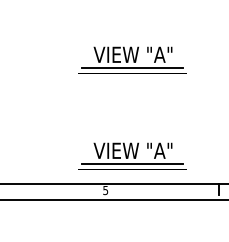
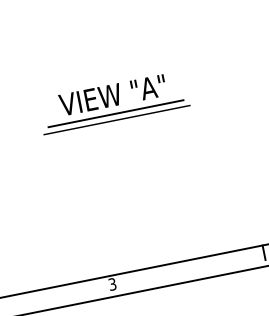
part: (132, 155) -> (139, 230), removed
text: (105, 189) -> (112, 283), 5 -> 3

